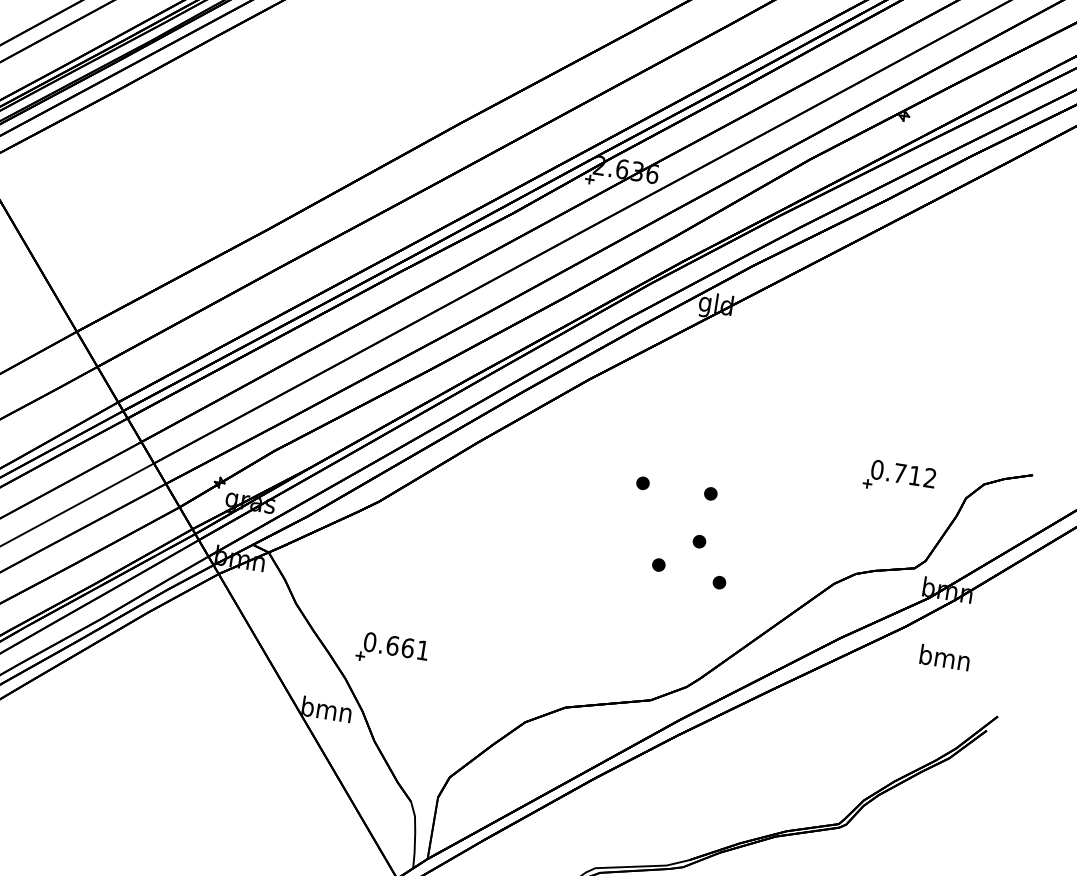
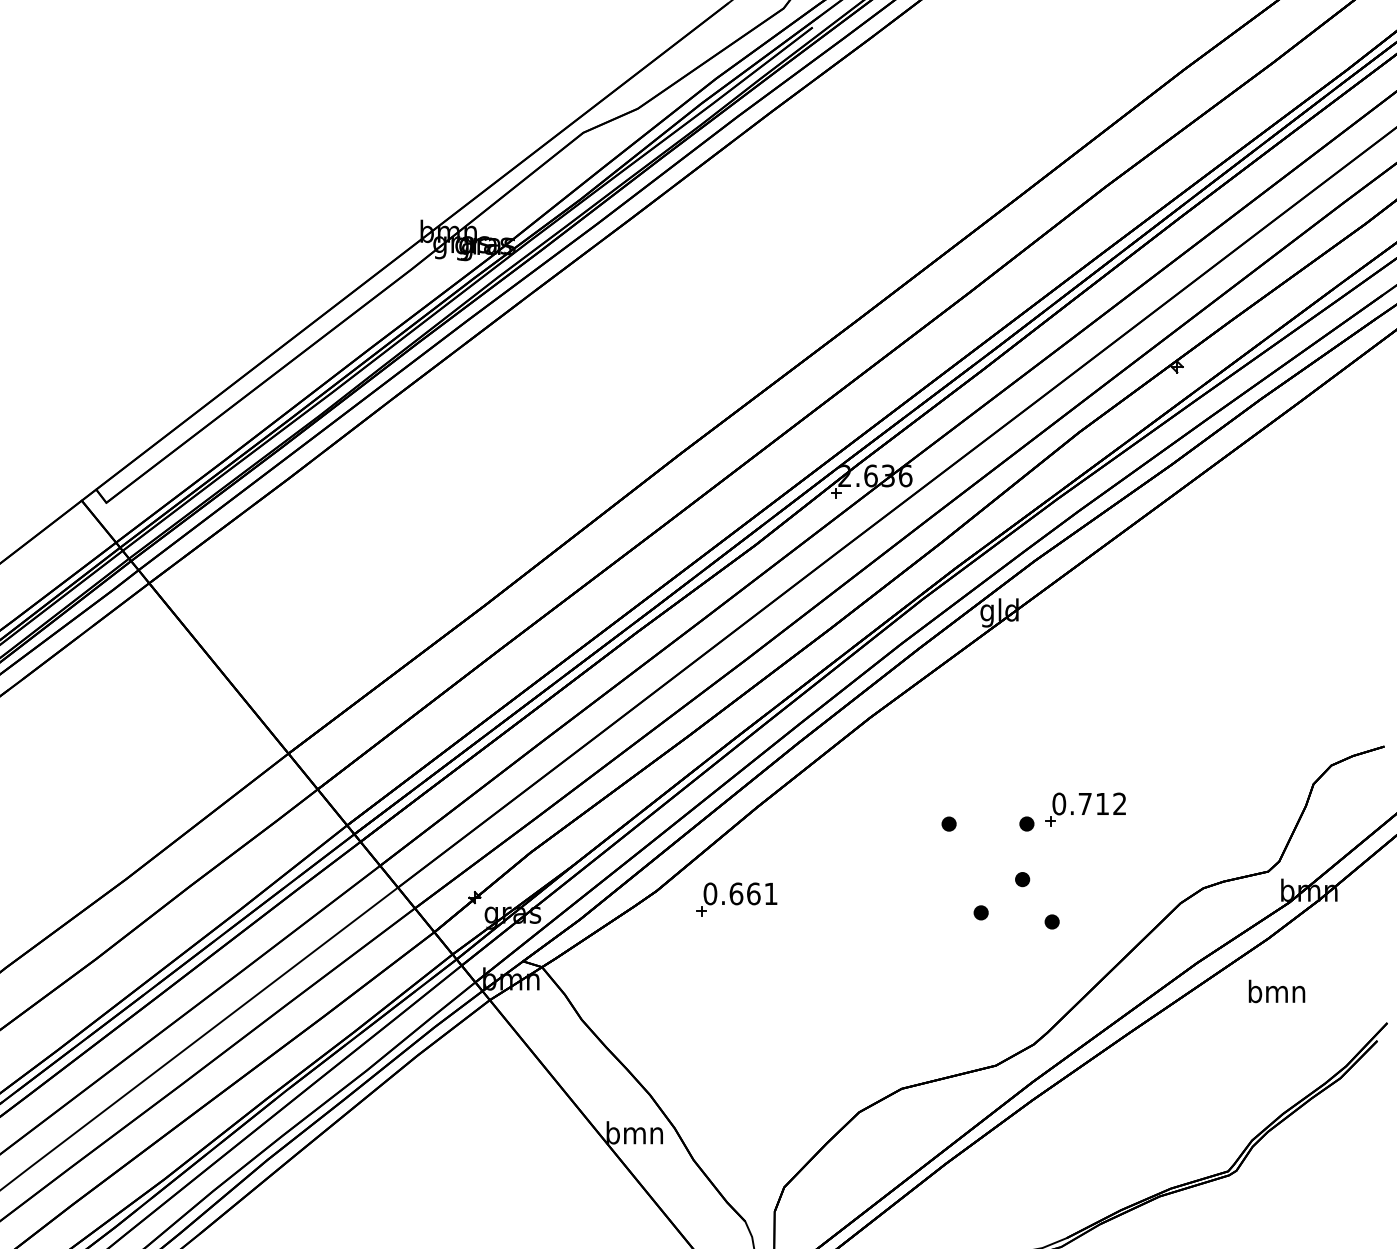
part: (899, 478) -> (1085, 809), moved
part: (392, 650) -> (736, 899), moved
text: (944, 657) -> (1276, 991), moved

